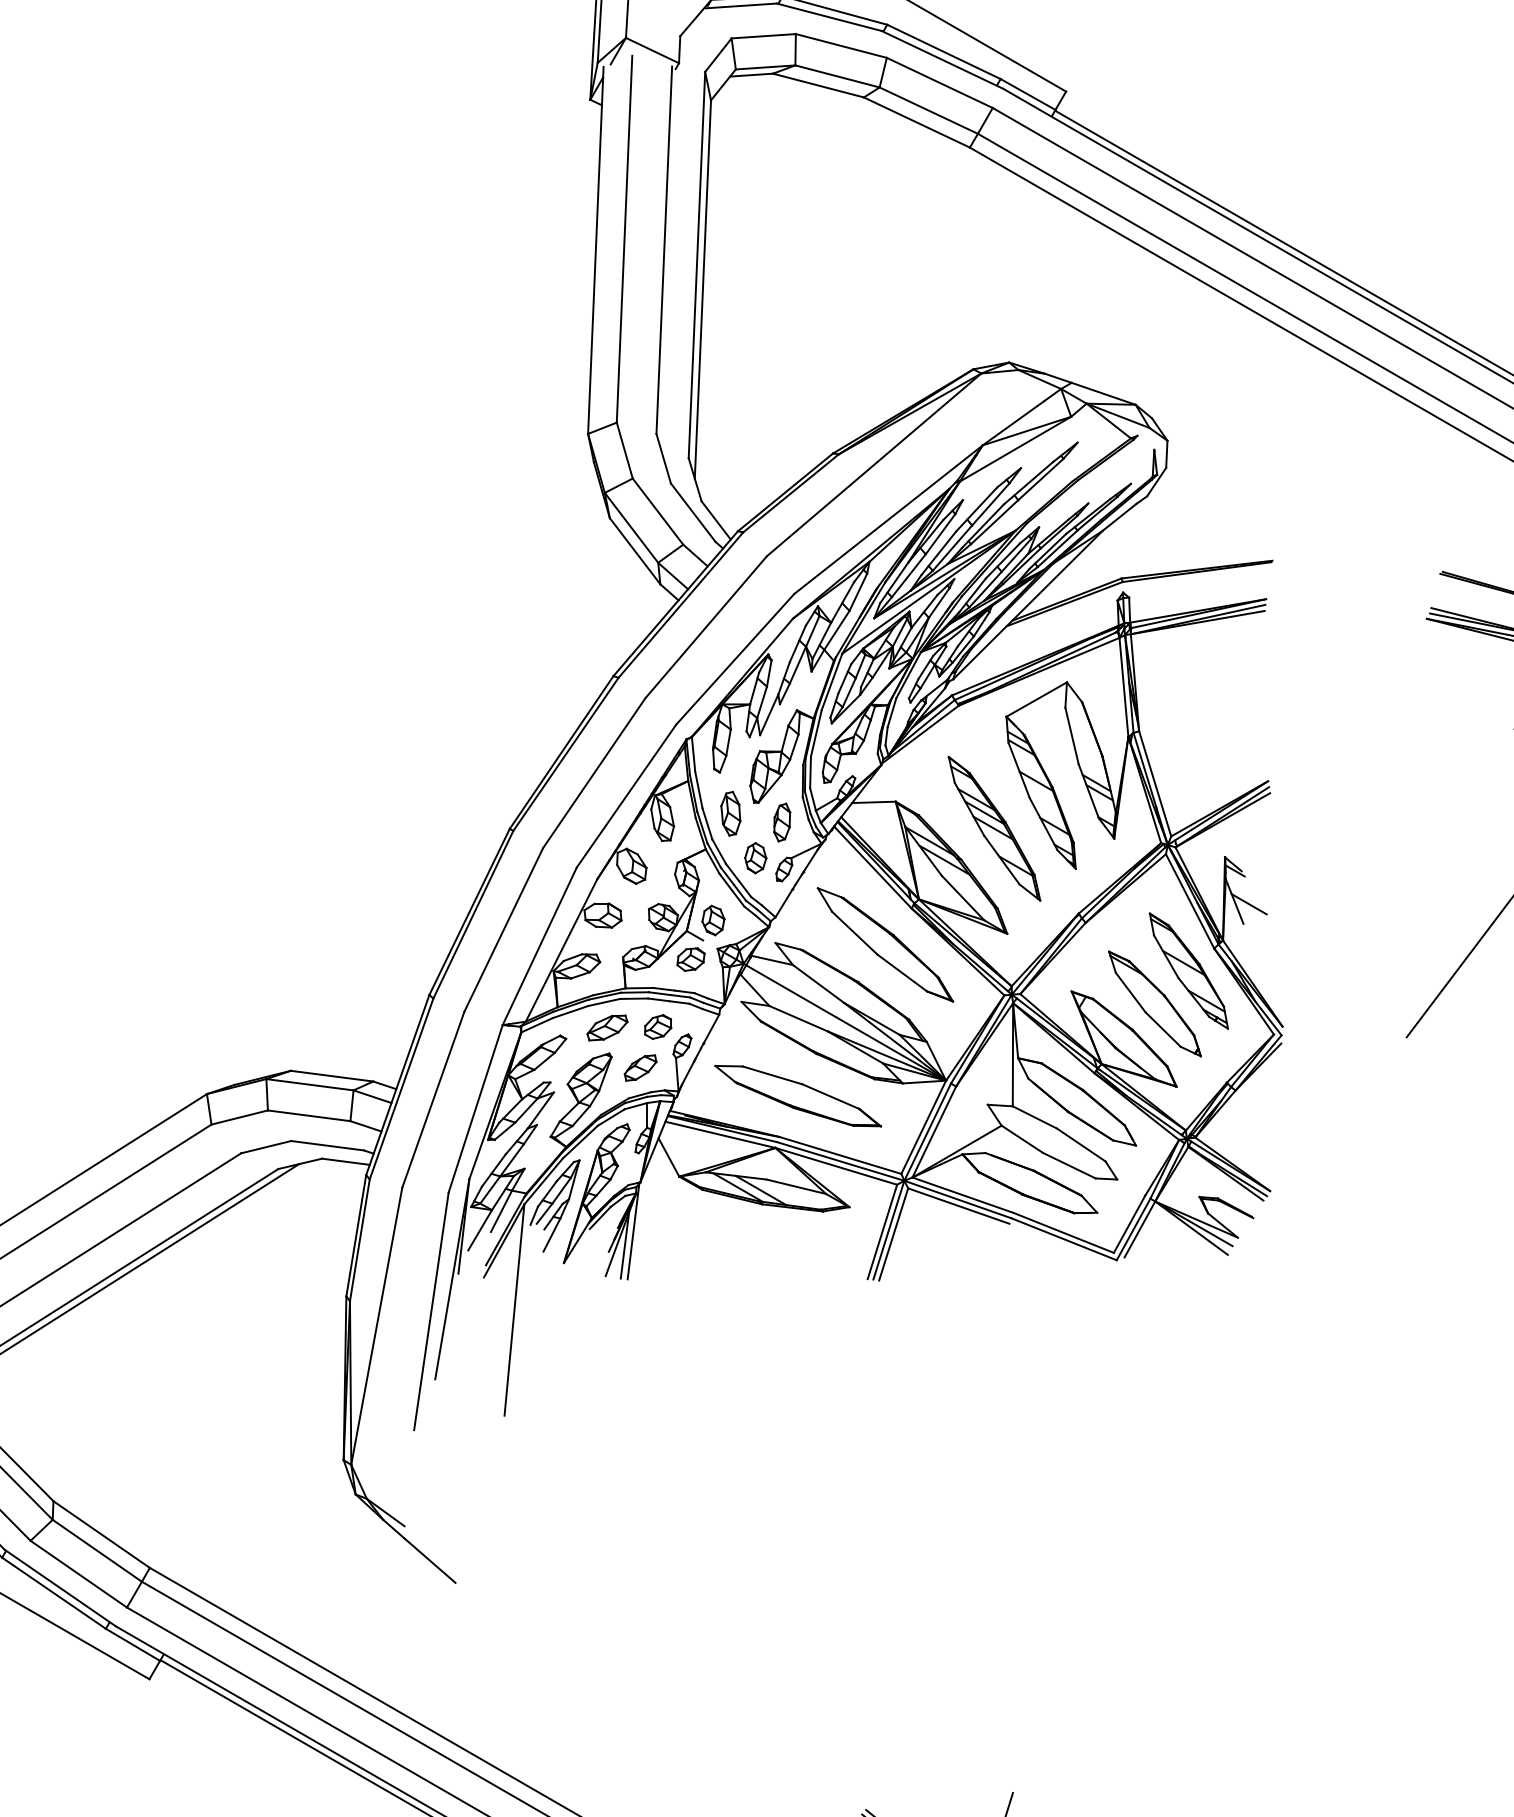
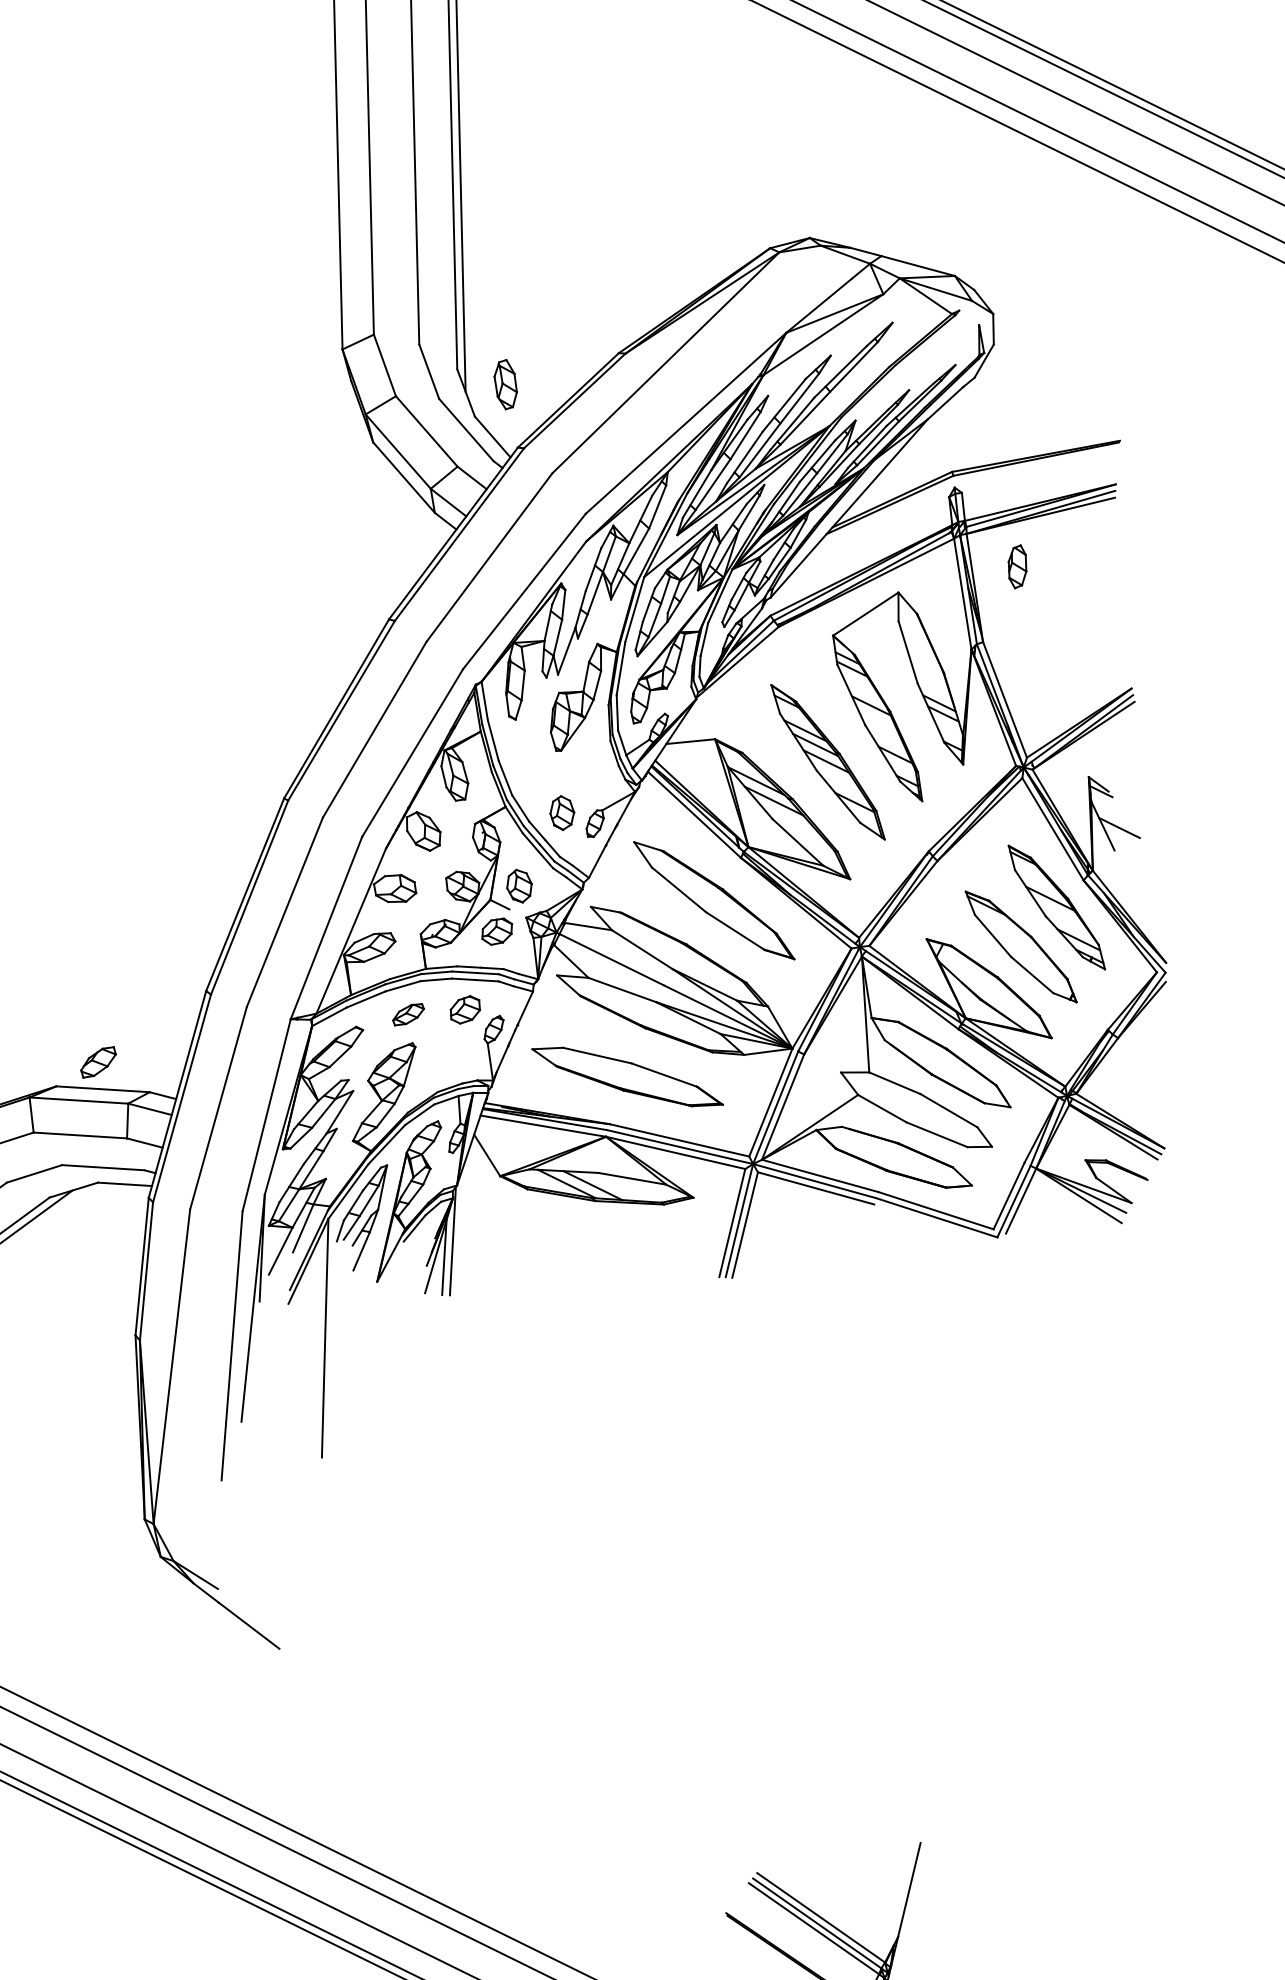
part: (730, 813) -> (505, 384), moved
part: (782, 822) -> (1017, 566), moved
part: (607, 1027) -> (408, 1014), size x0.7
part: (640, 1067) -> (98, 1061), moved

